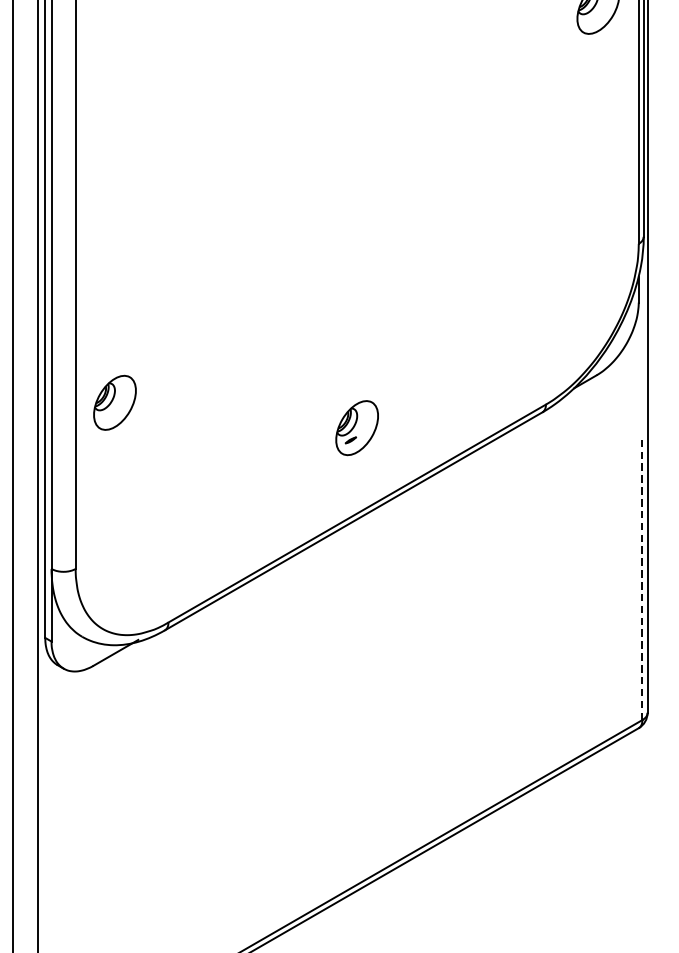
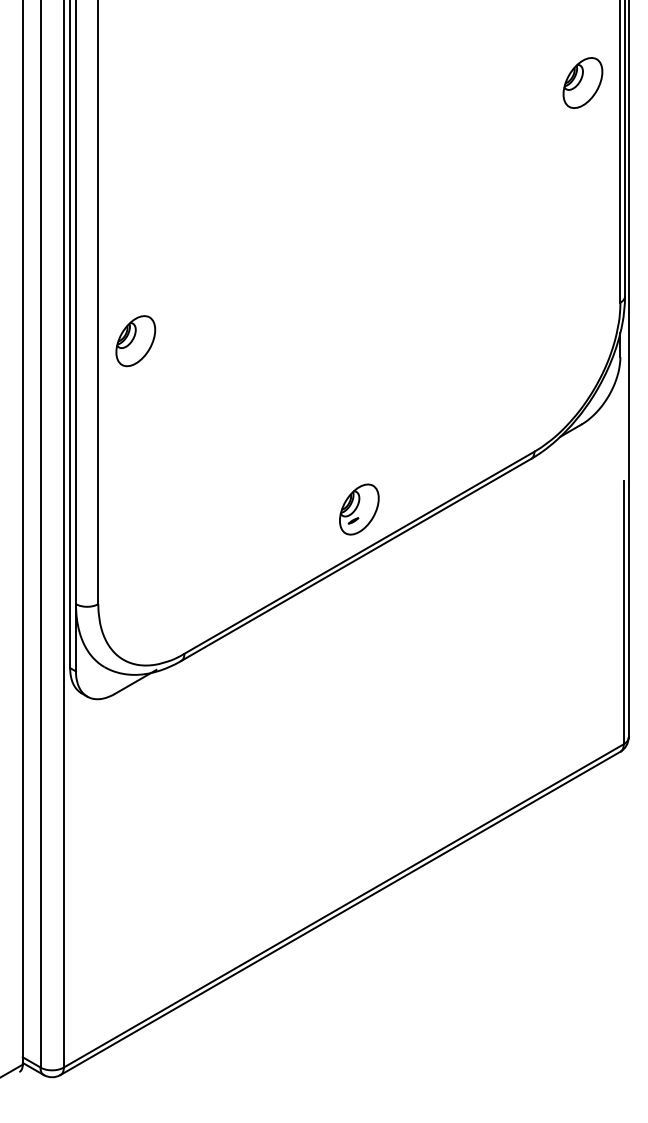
part: (114, 403) -> (135, 341), moved
part: (357, 428) -> (359, 509), moved
line: (642, 577) -> (623, 612), dashed -> solid

